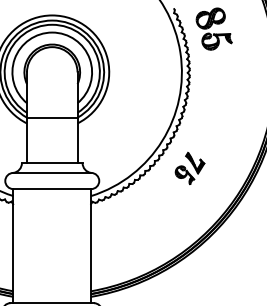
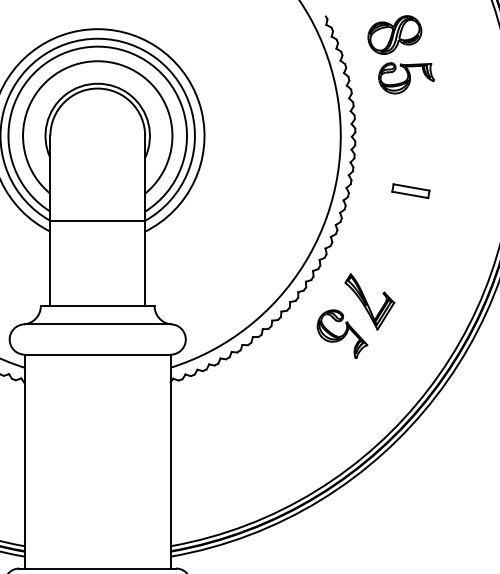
part: (219, 101) -> (411, 190), added
part: (189, 168) -> (354, 316), size x1.43

